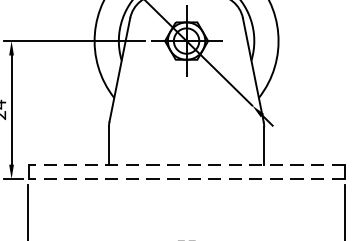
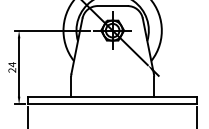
line: (186, 164) -> (112, 96), dashed -> solid
line: (186, 179) -> (112, 104), dashed -> solid

